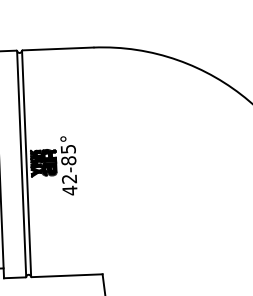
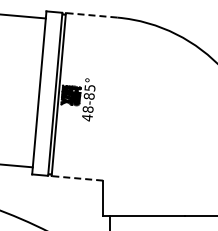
line: (58, 49) -> (92, 15), solid -> dashed
text: (68, 179) -> (87, 109), 42-85° -> 48-85°
line: (68, 275) -> (78, 178), solid -> dashed

